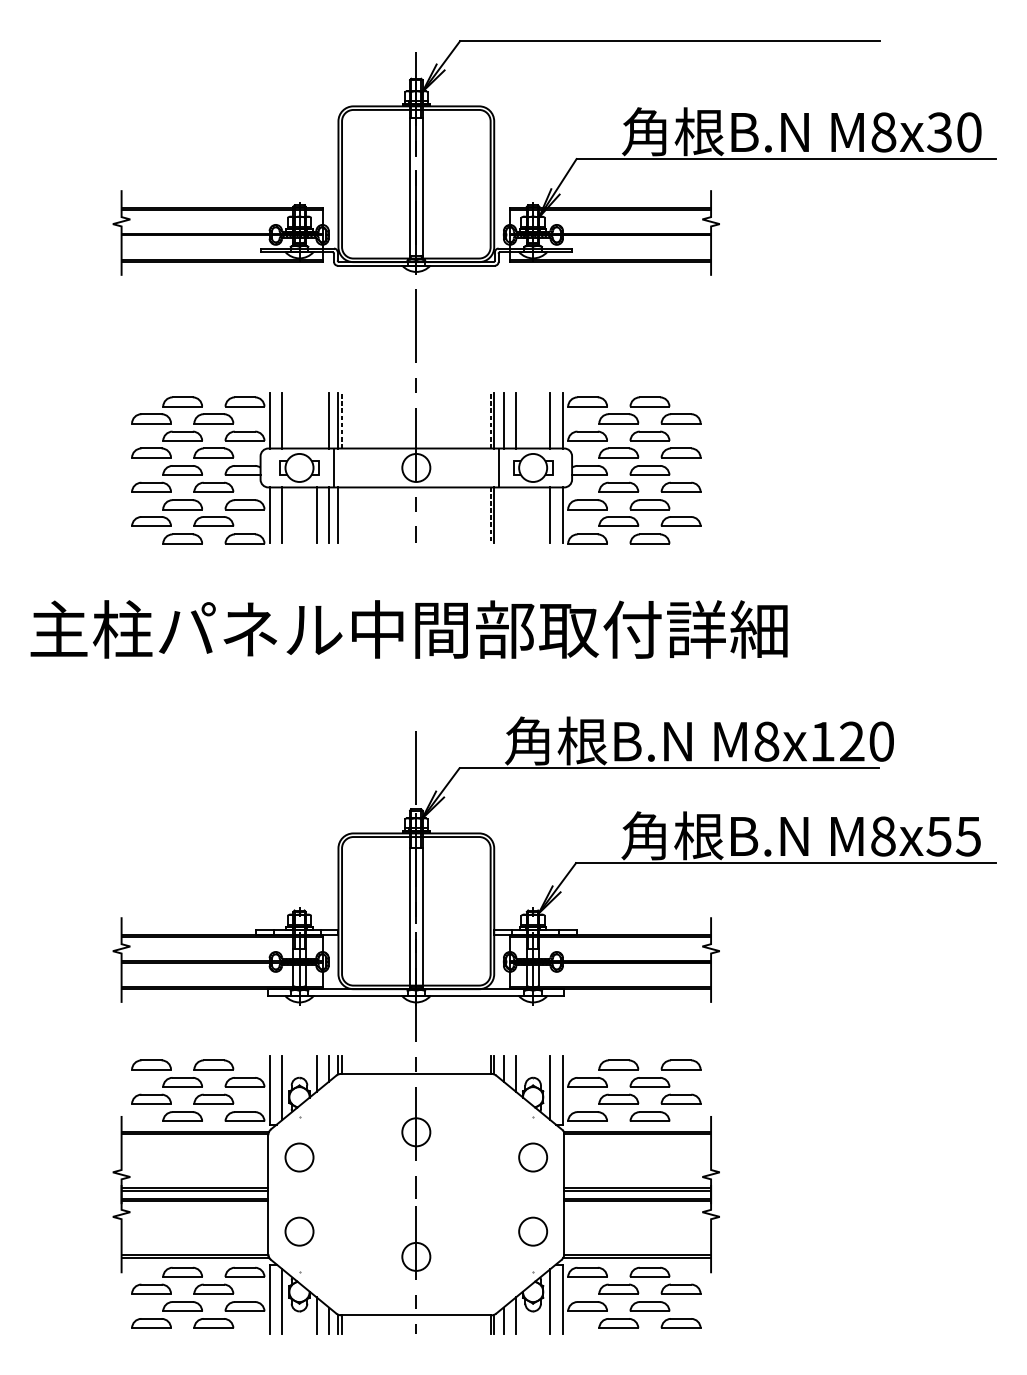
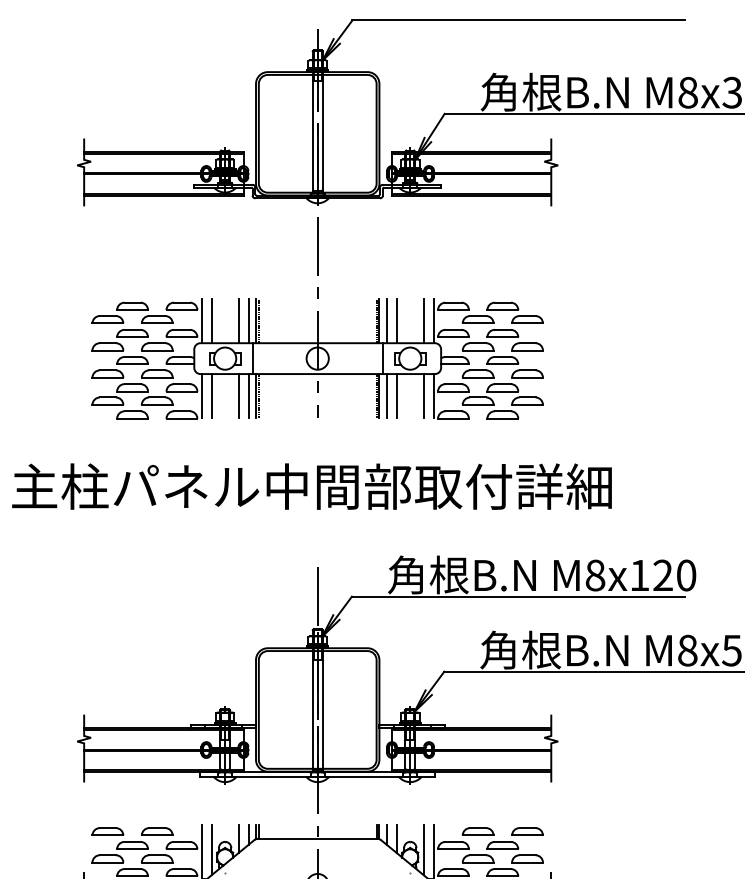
line: (316, 420) -> (238, 321), added
line: (342, 515) -> (259, 396), added
line: (503, 515) -> (386, 396), added
line: (516, 515) -> (397, 396), added

